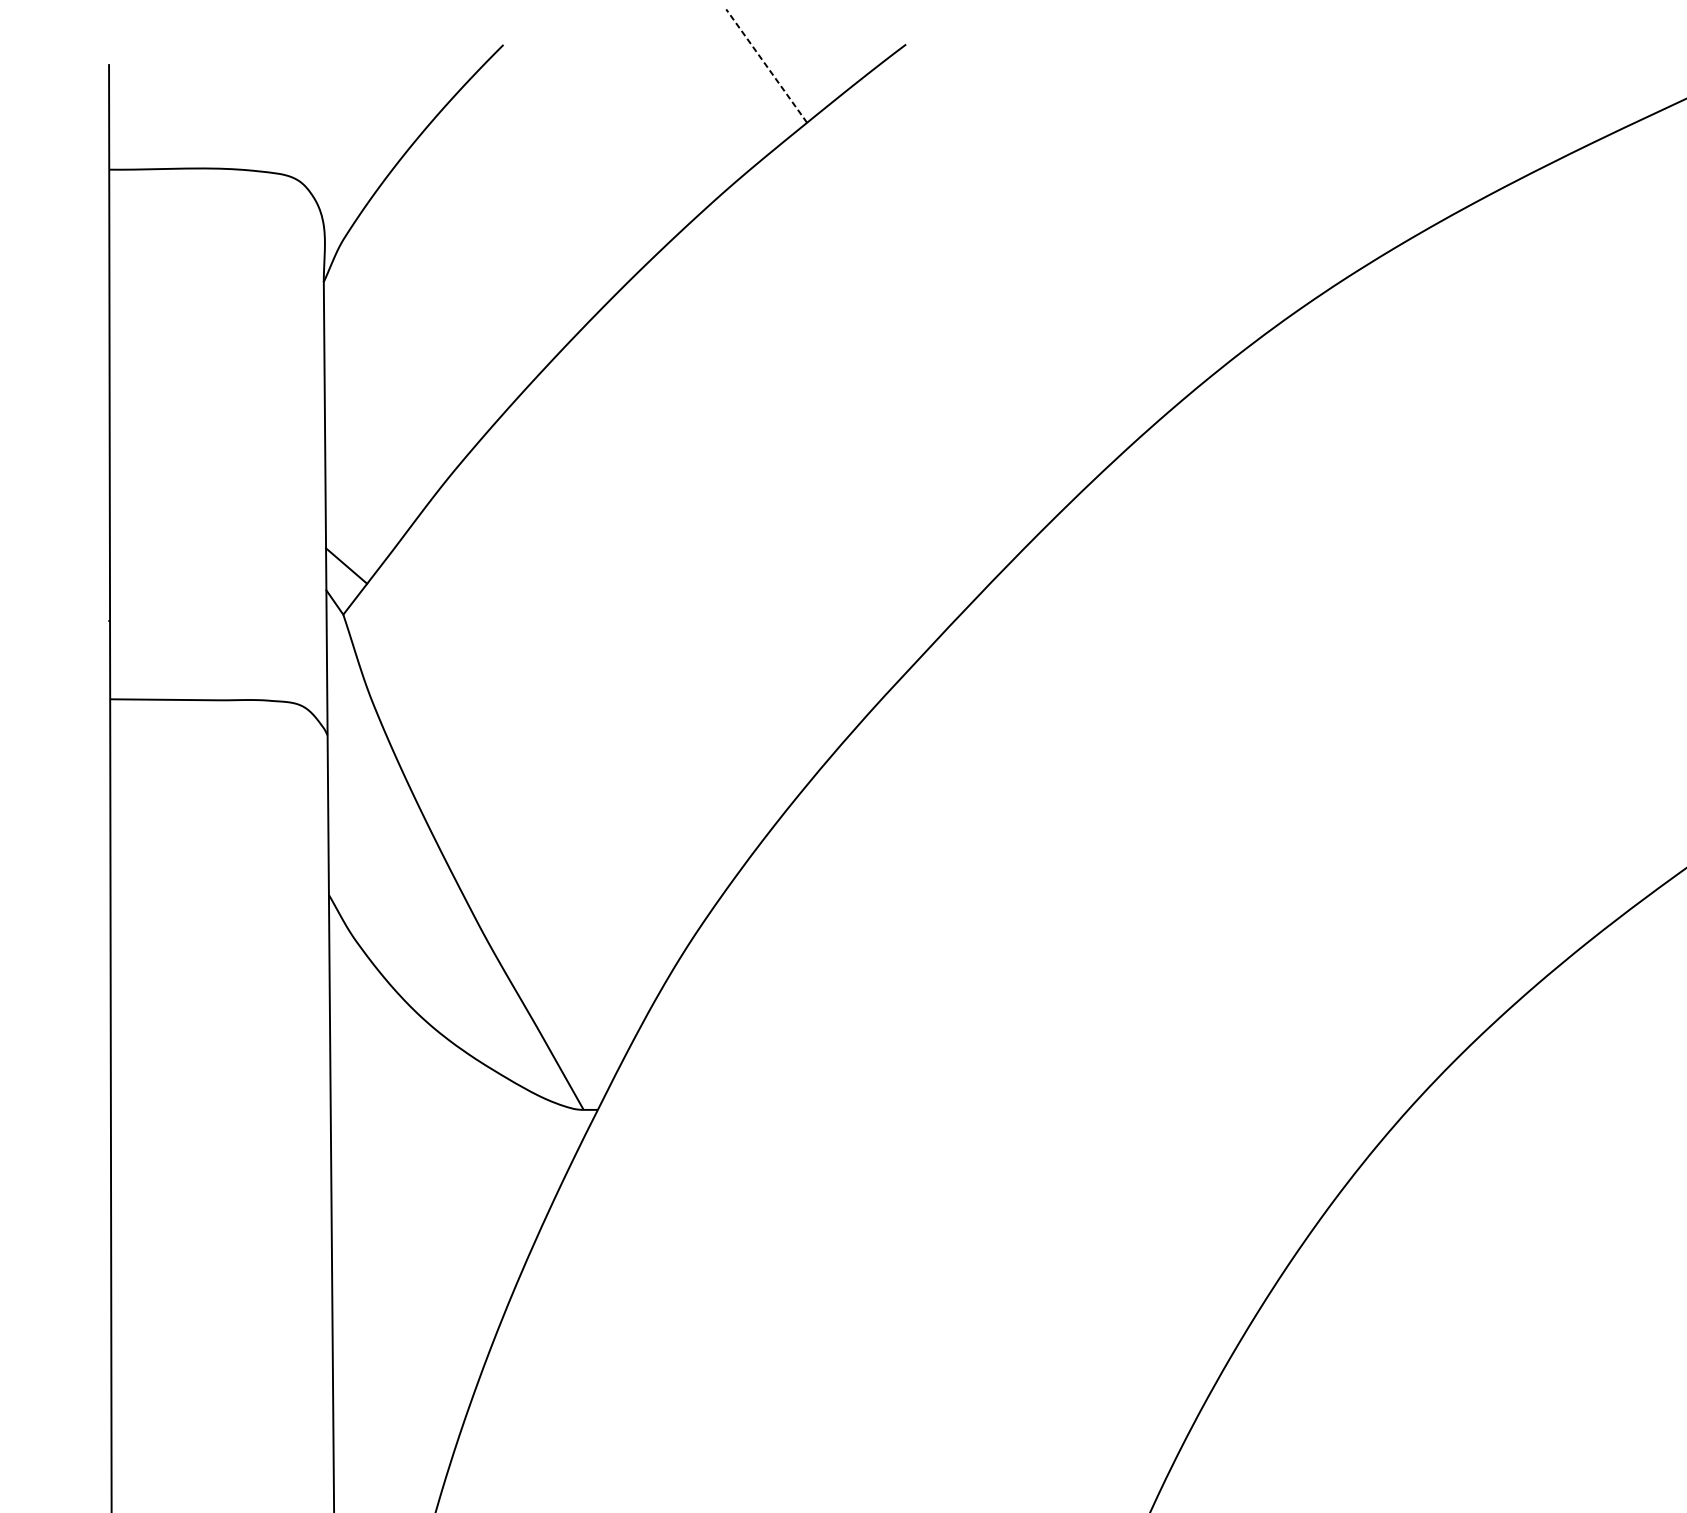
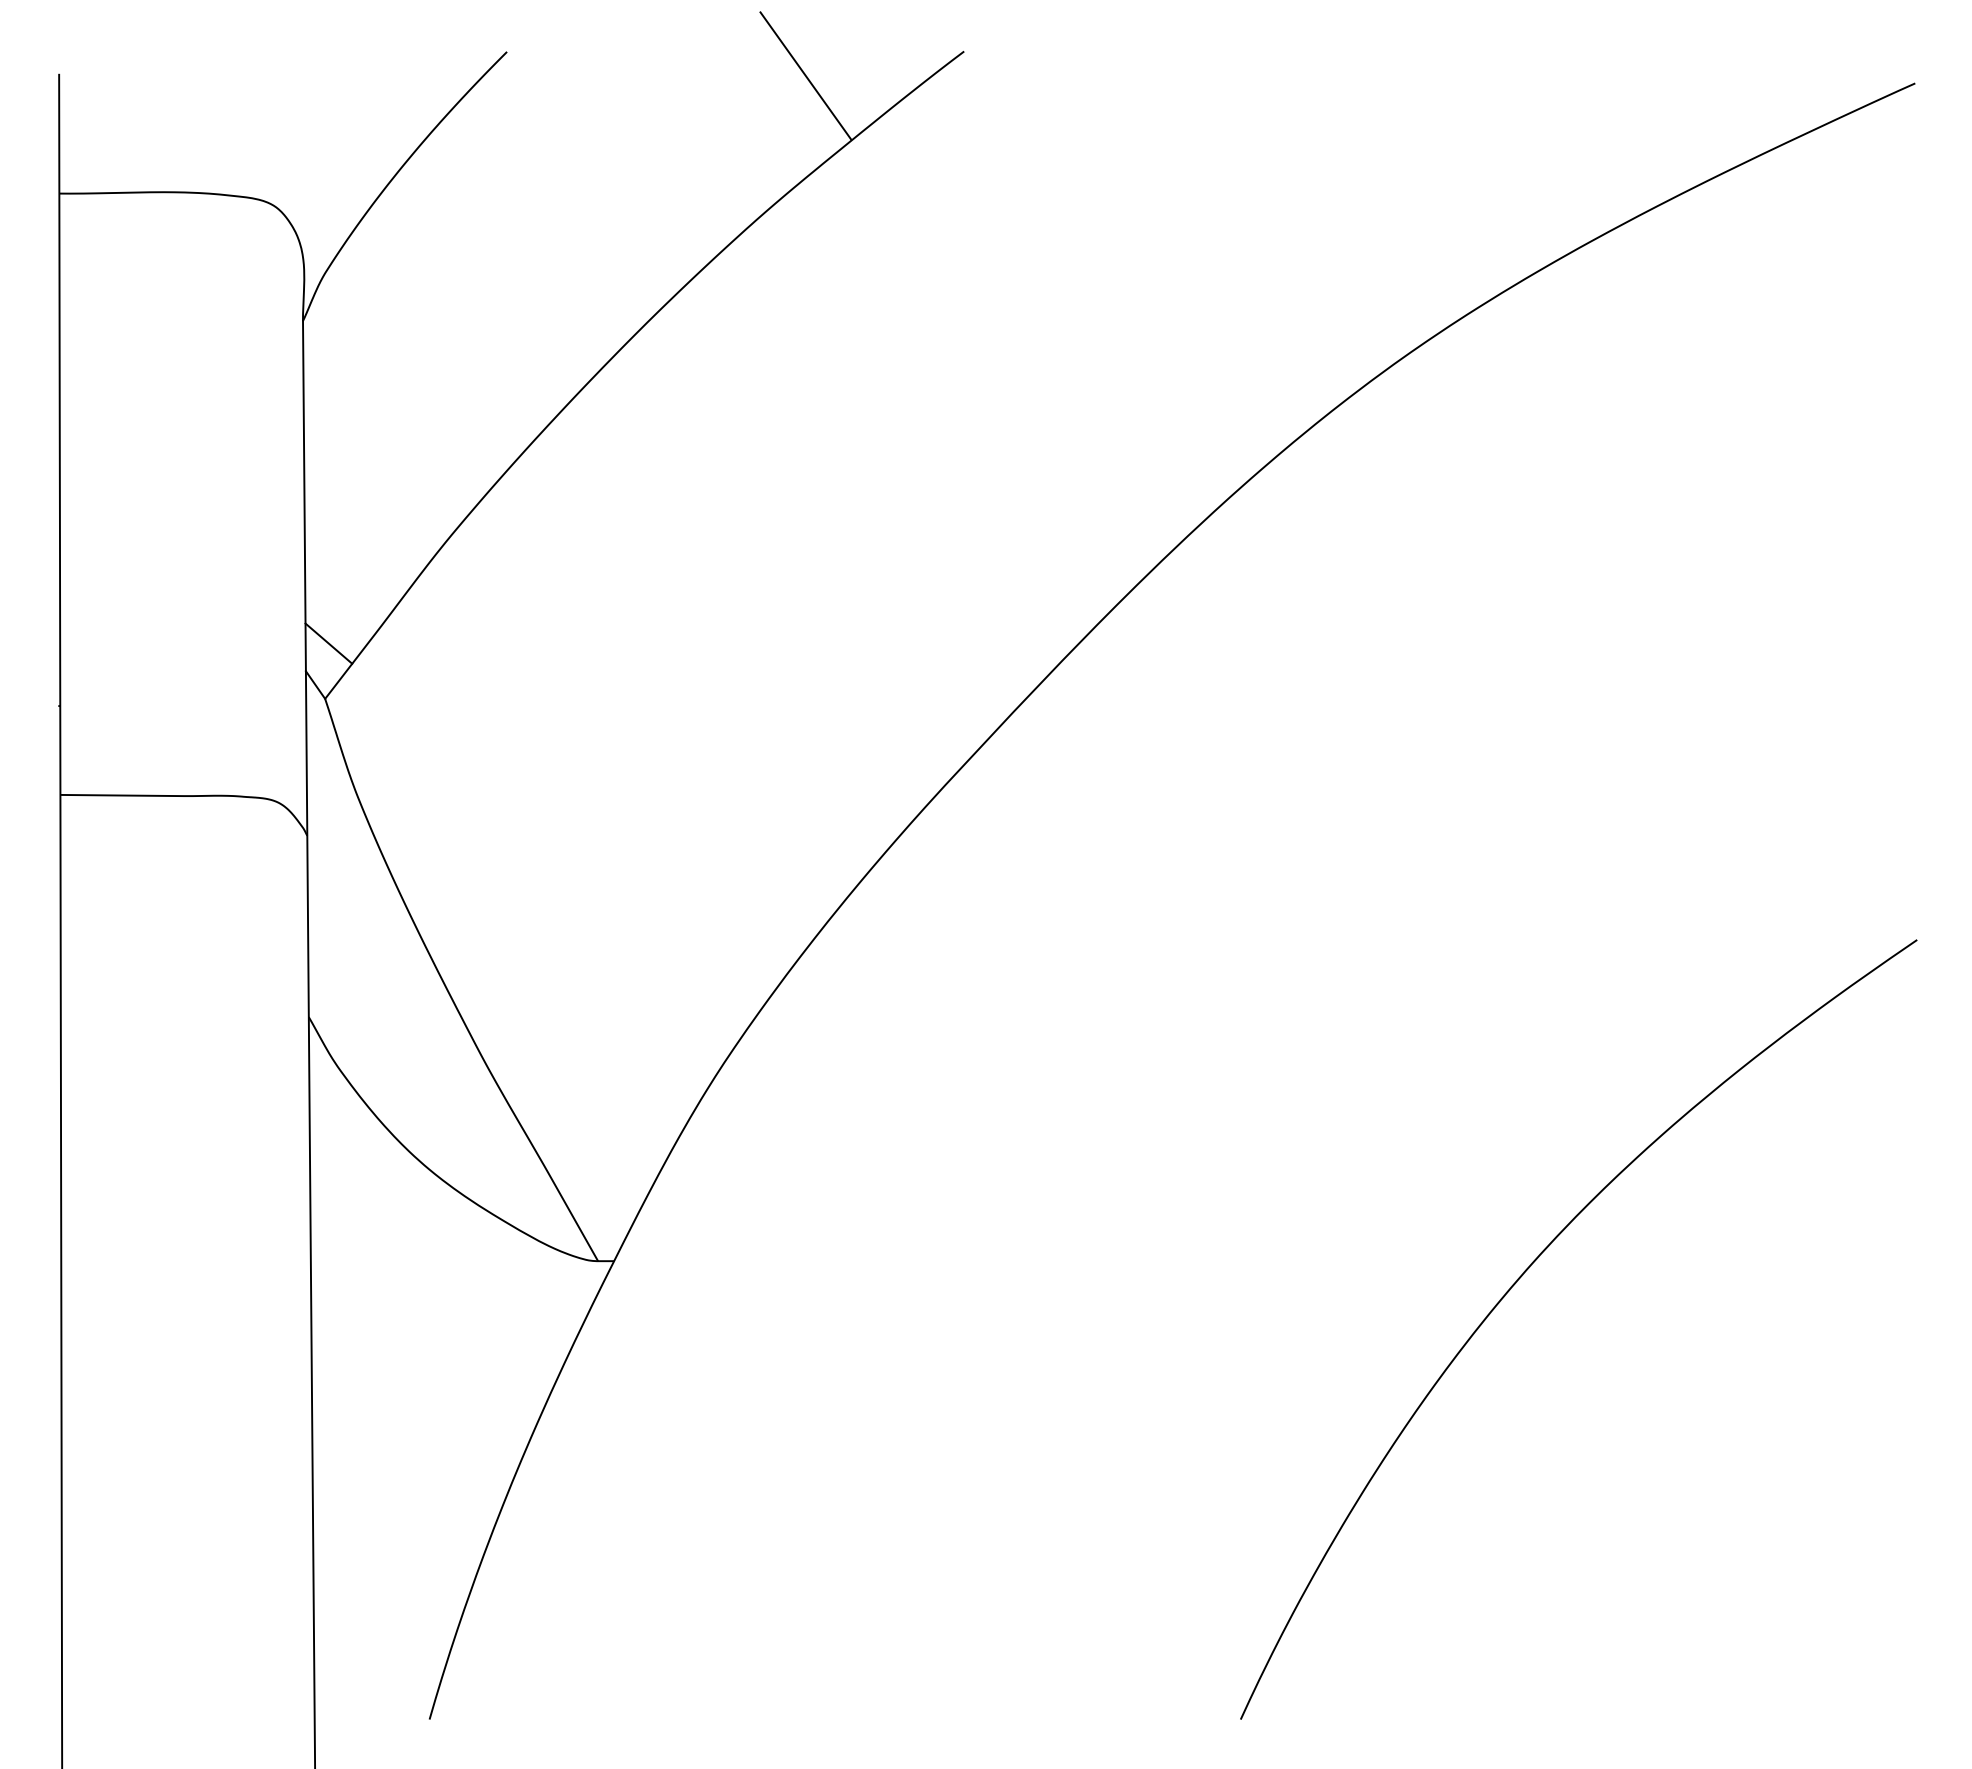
line: (766, 65) -> (805, 75), dashed -> solid

